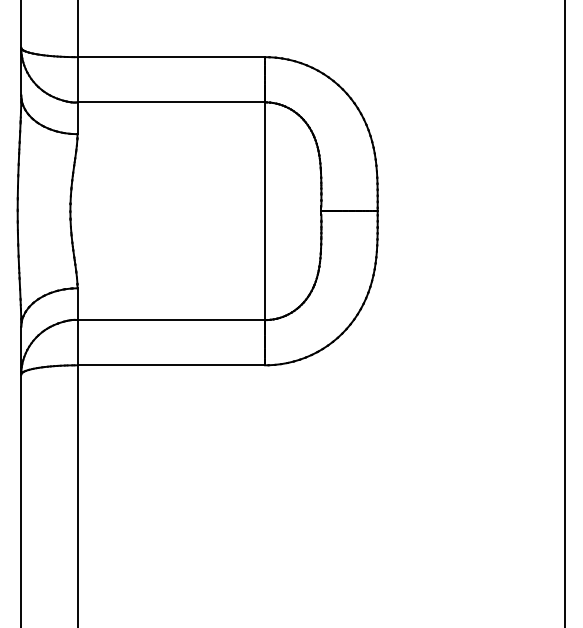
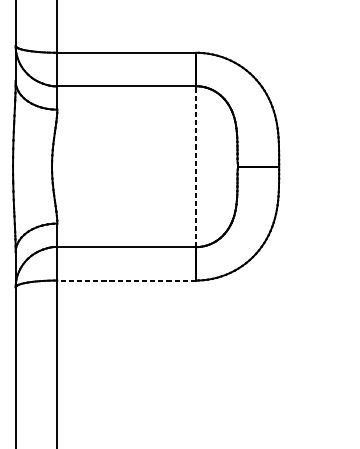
line: (265, 211) -> (196, 166), solid -> dashed
line: (171, 365) -> (126, 280), solid -> dashed

